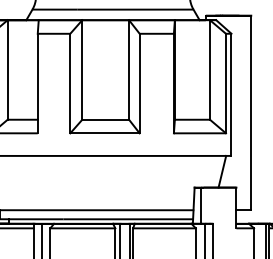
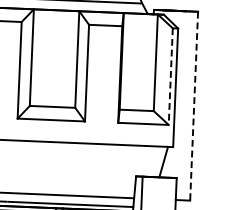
line: (225, 83) -> (170, 76), solid -> dashed
line: (251, 113) -> (194, 106), solid -> dashed

